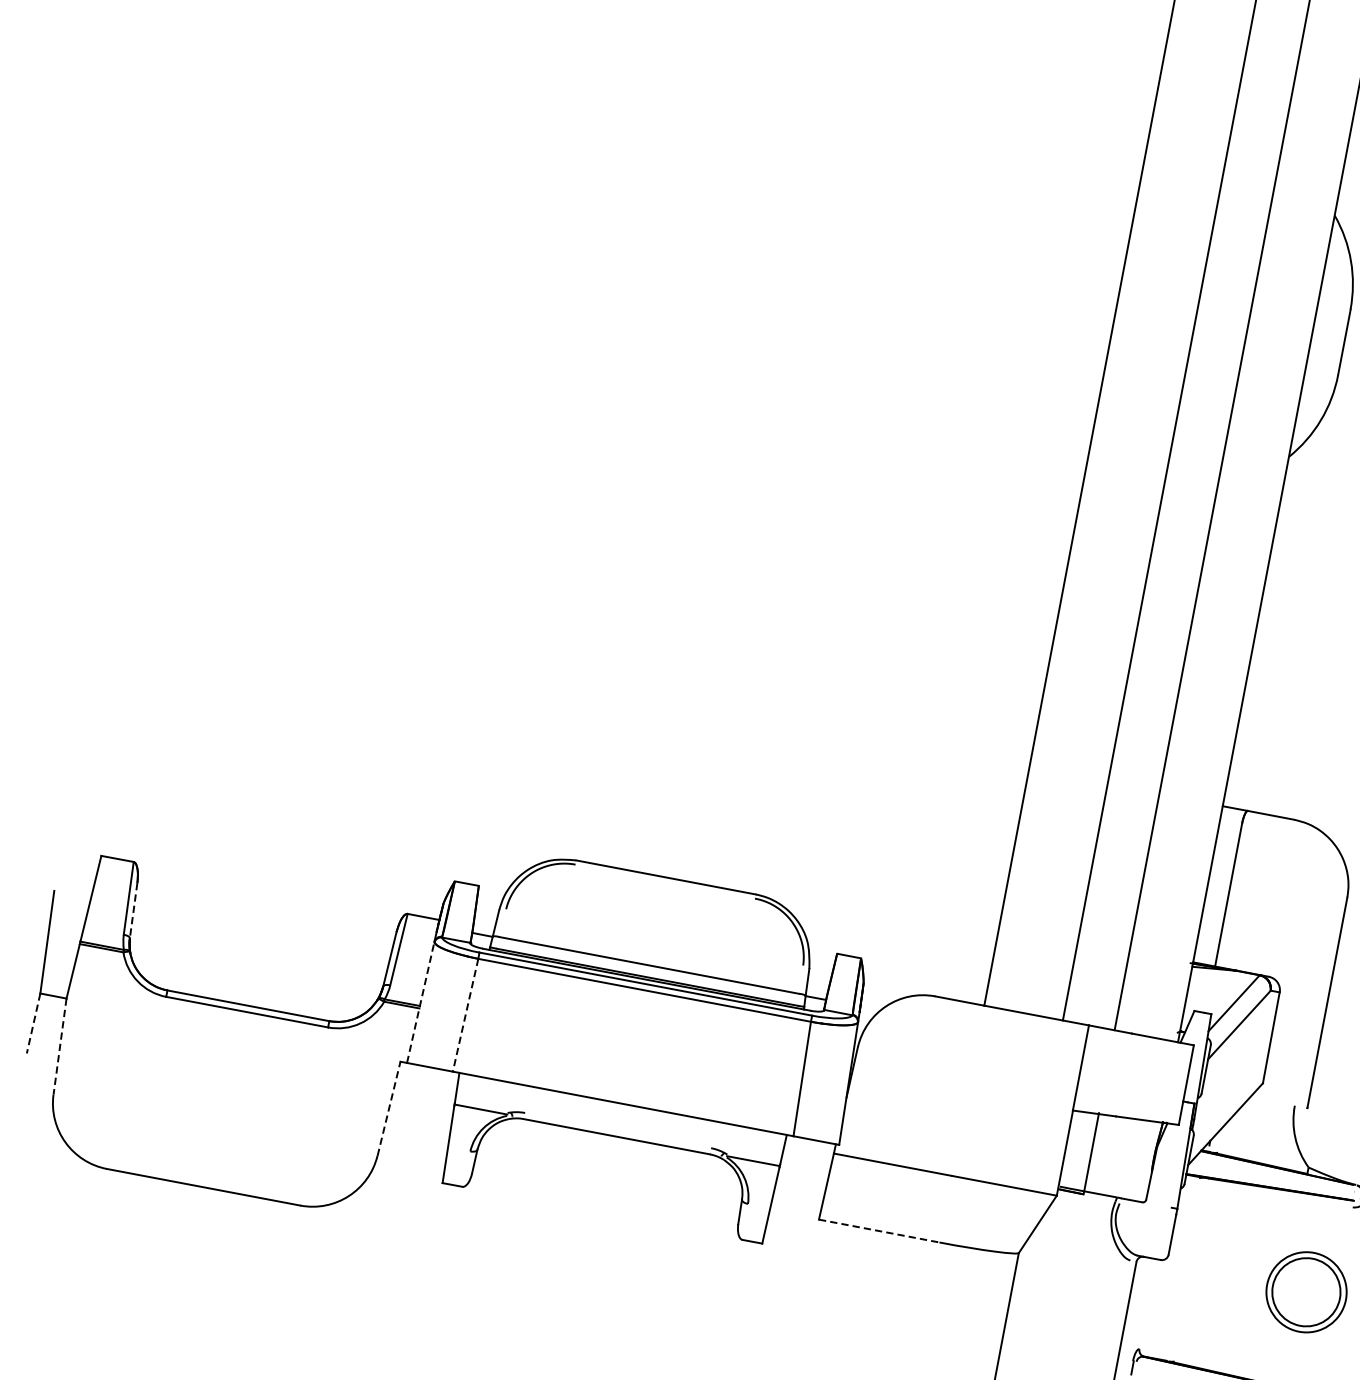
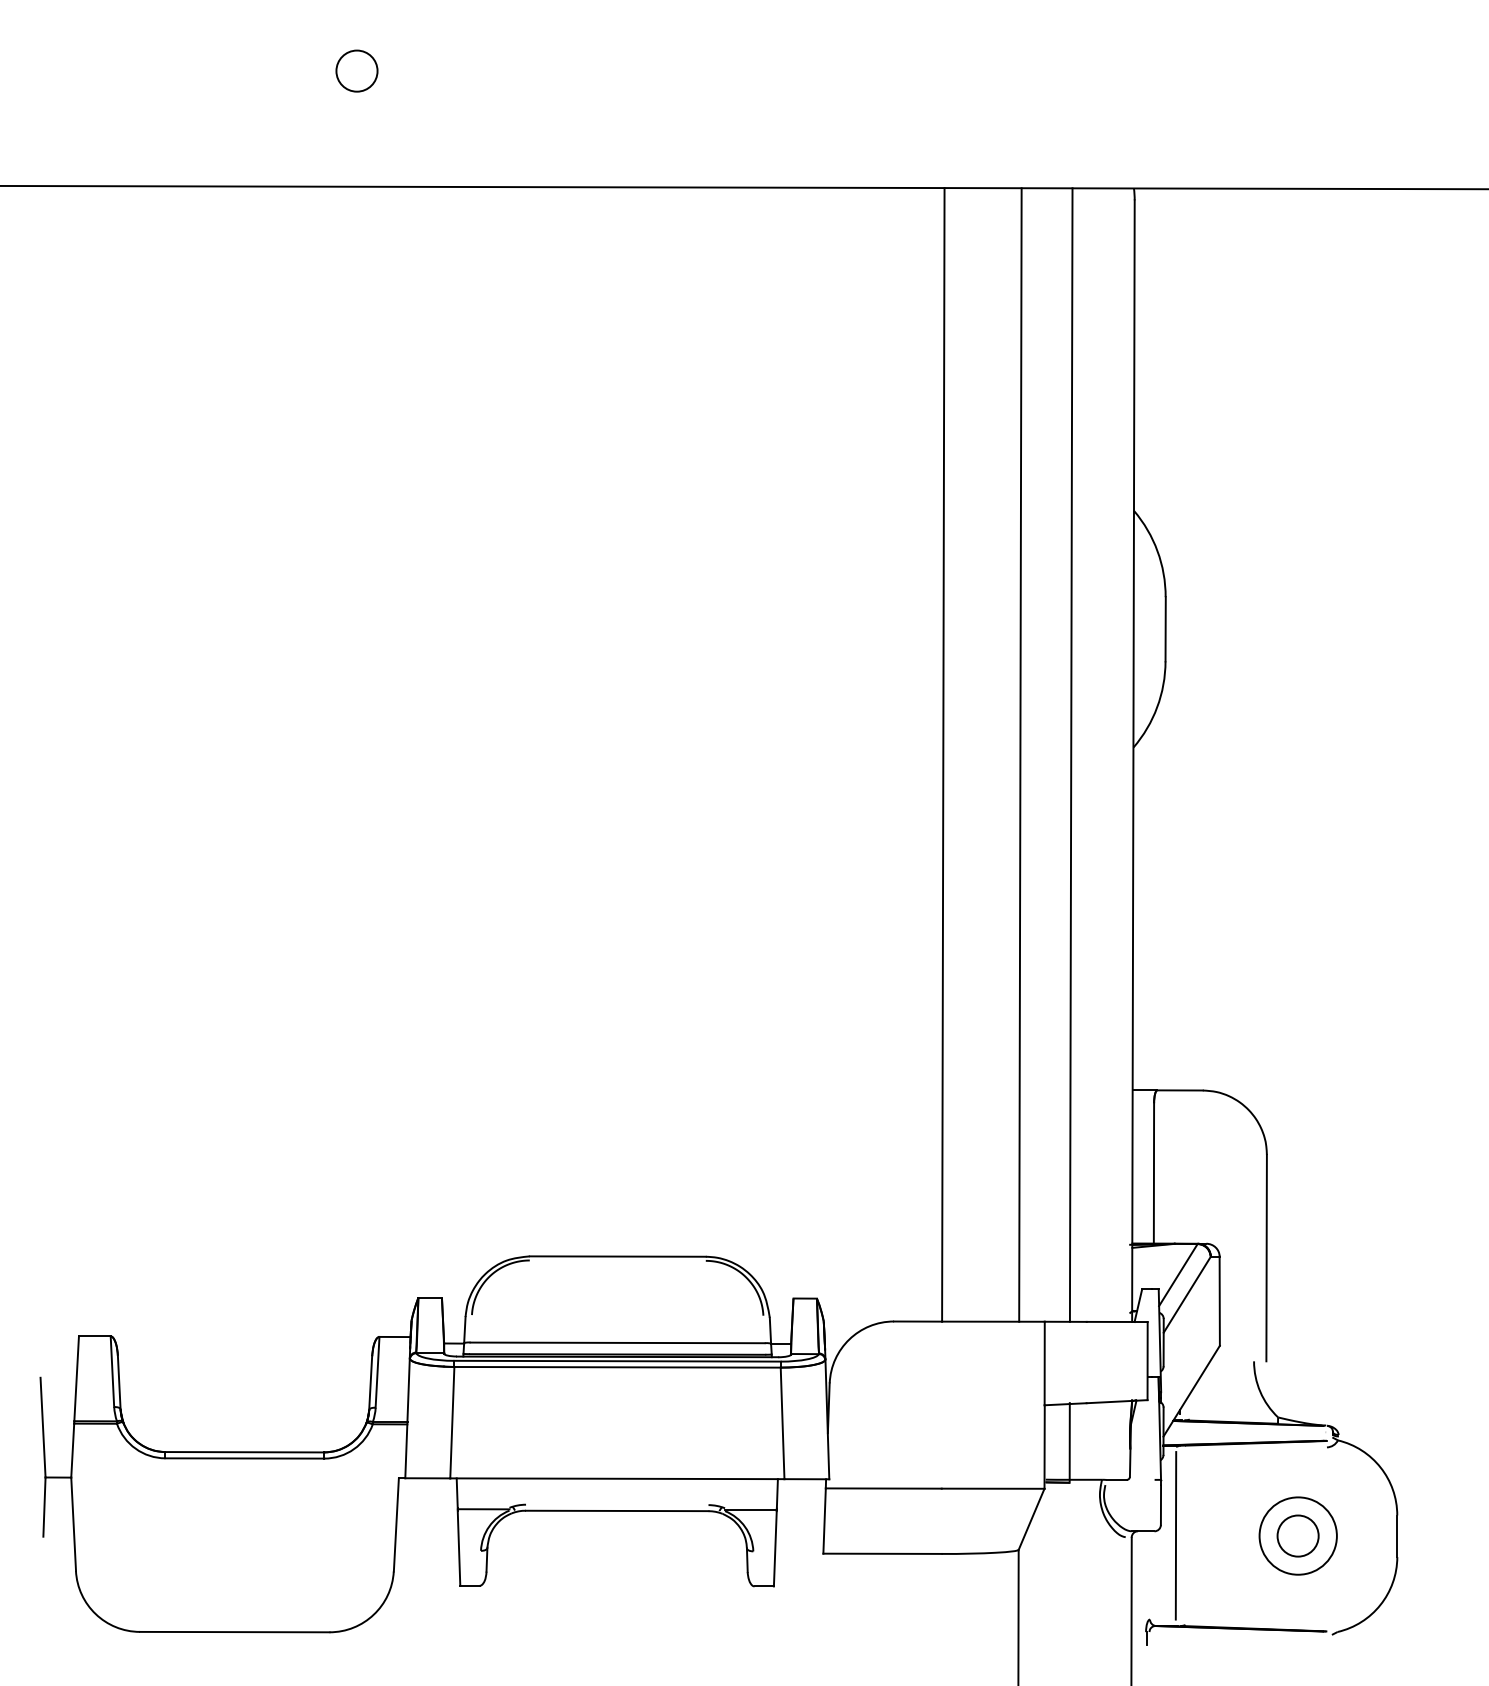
line: (133, 910) -> (119, 1382), dashed -> solid
line: (420, 1002) -> (407, 1418), dashed -> solid
line: (465, 1015) -> (452, 1422), dashed -> solid
line: (33, 1023) -> (44, 1507), dashed -> solid
line: (59, 1046) -> (73, 1524), dashed -> solid
line: (389, 1108) -> (396, 1524), dashed -> solid
line: (879, 1230) -> (882, 1553), dashed -> solid
line: (1181, 1268) -> (1175, 1535), added
circle: (1305, 1291) -> (1297, 1535), size x0.62

